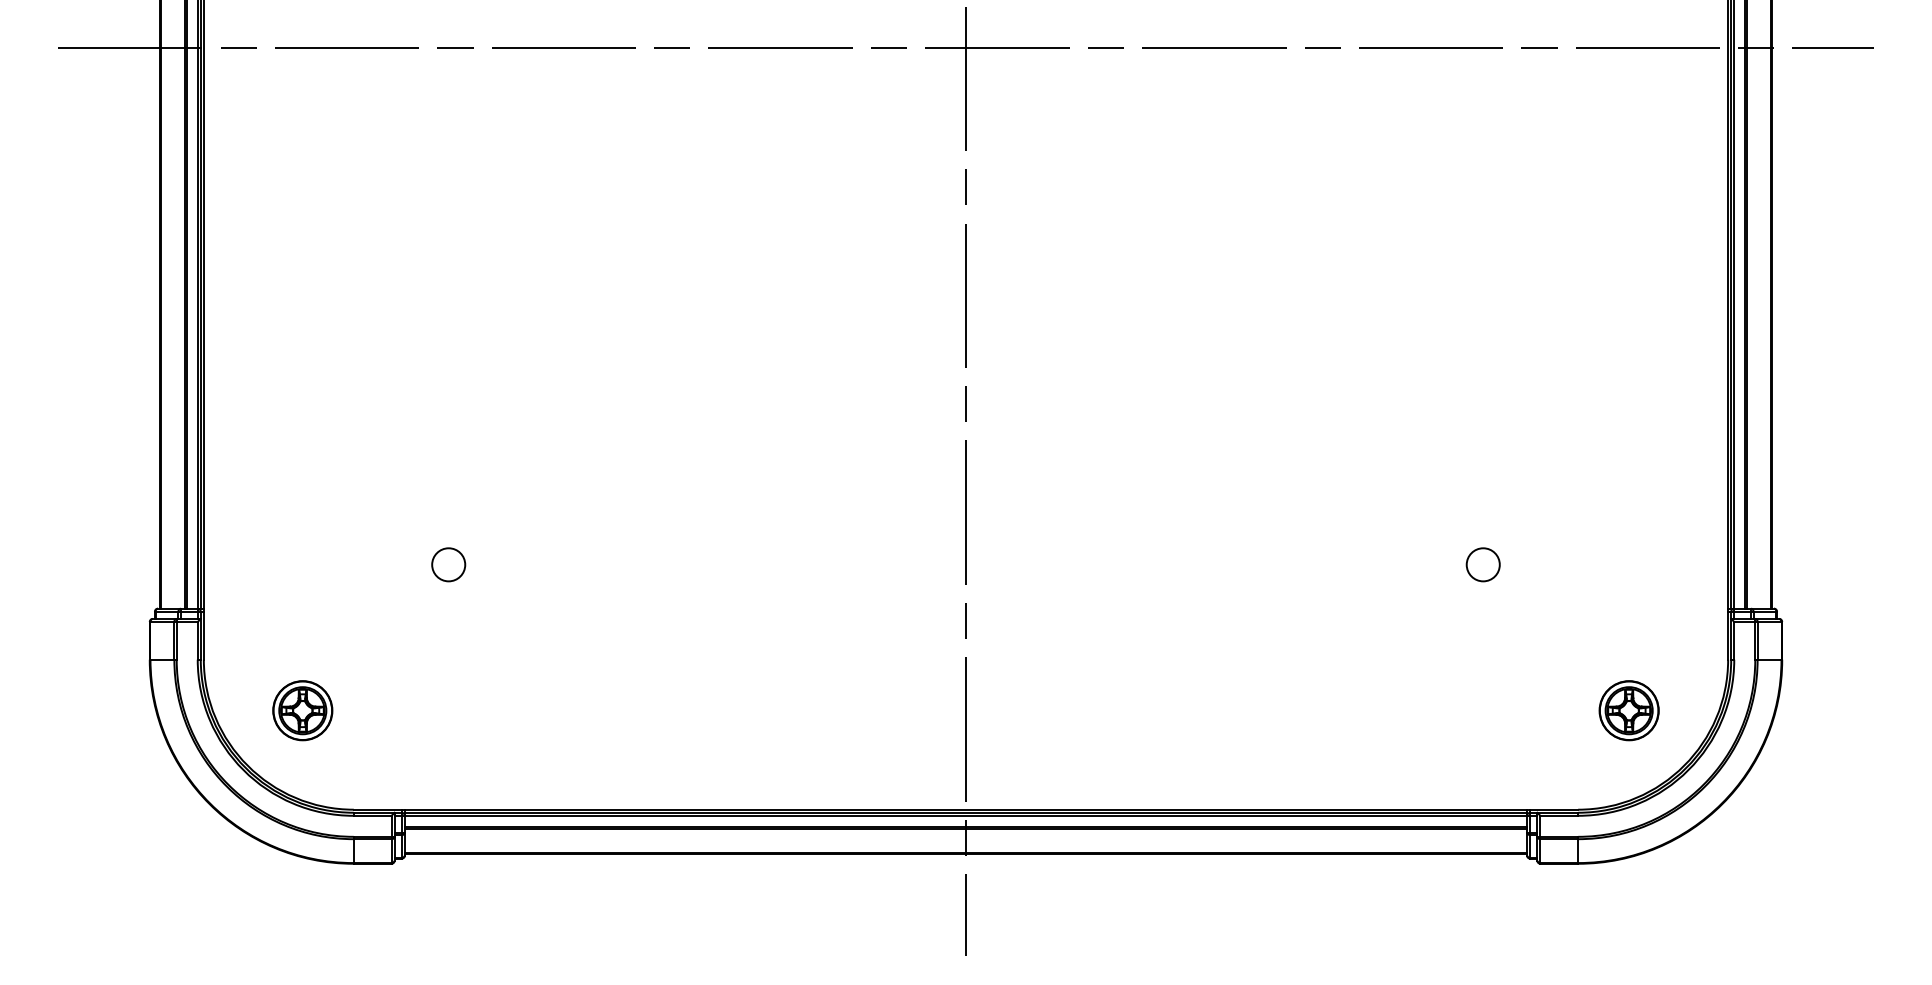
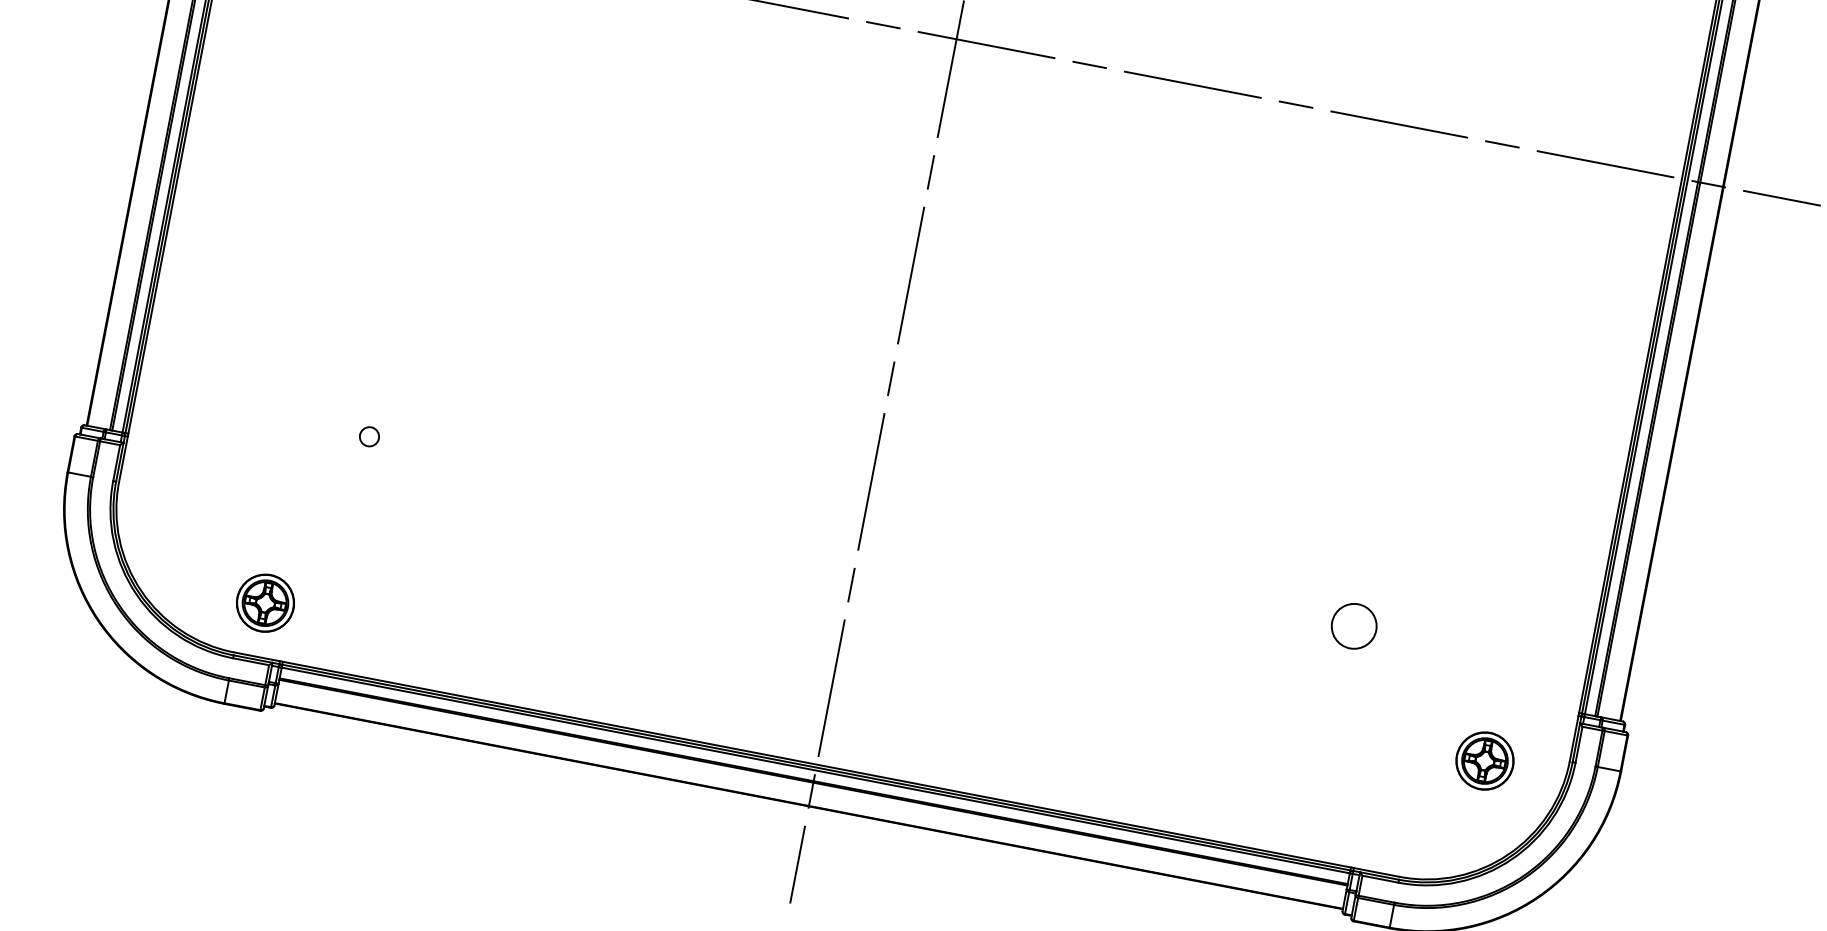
circle: (448, 564) -> (369, 436), size x0.6
circle: (1482, 564) -> (1353, 625), size x1.4
part: (302, 710) -> (265, 602), moved
part: (1628, 710) -> (1484, 760), moved

